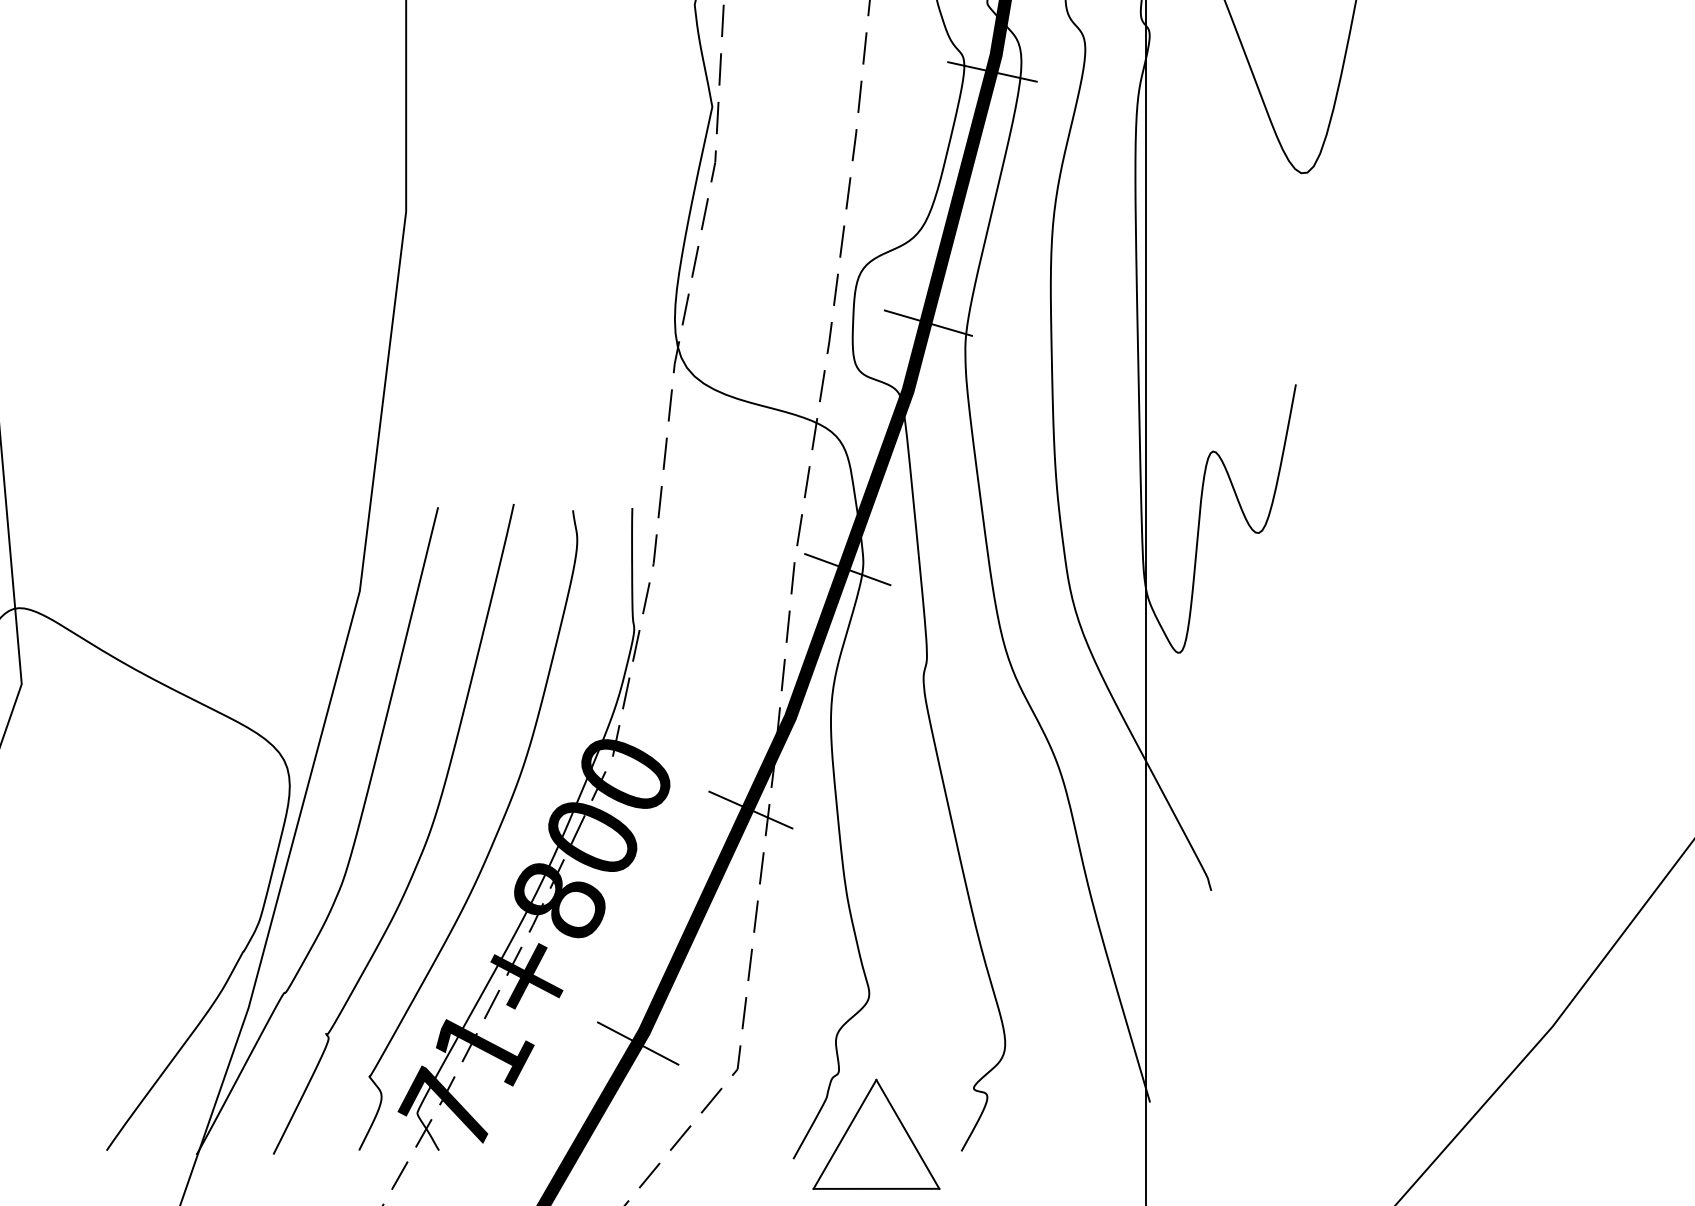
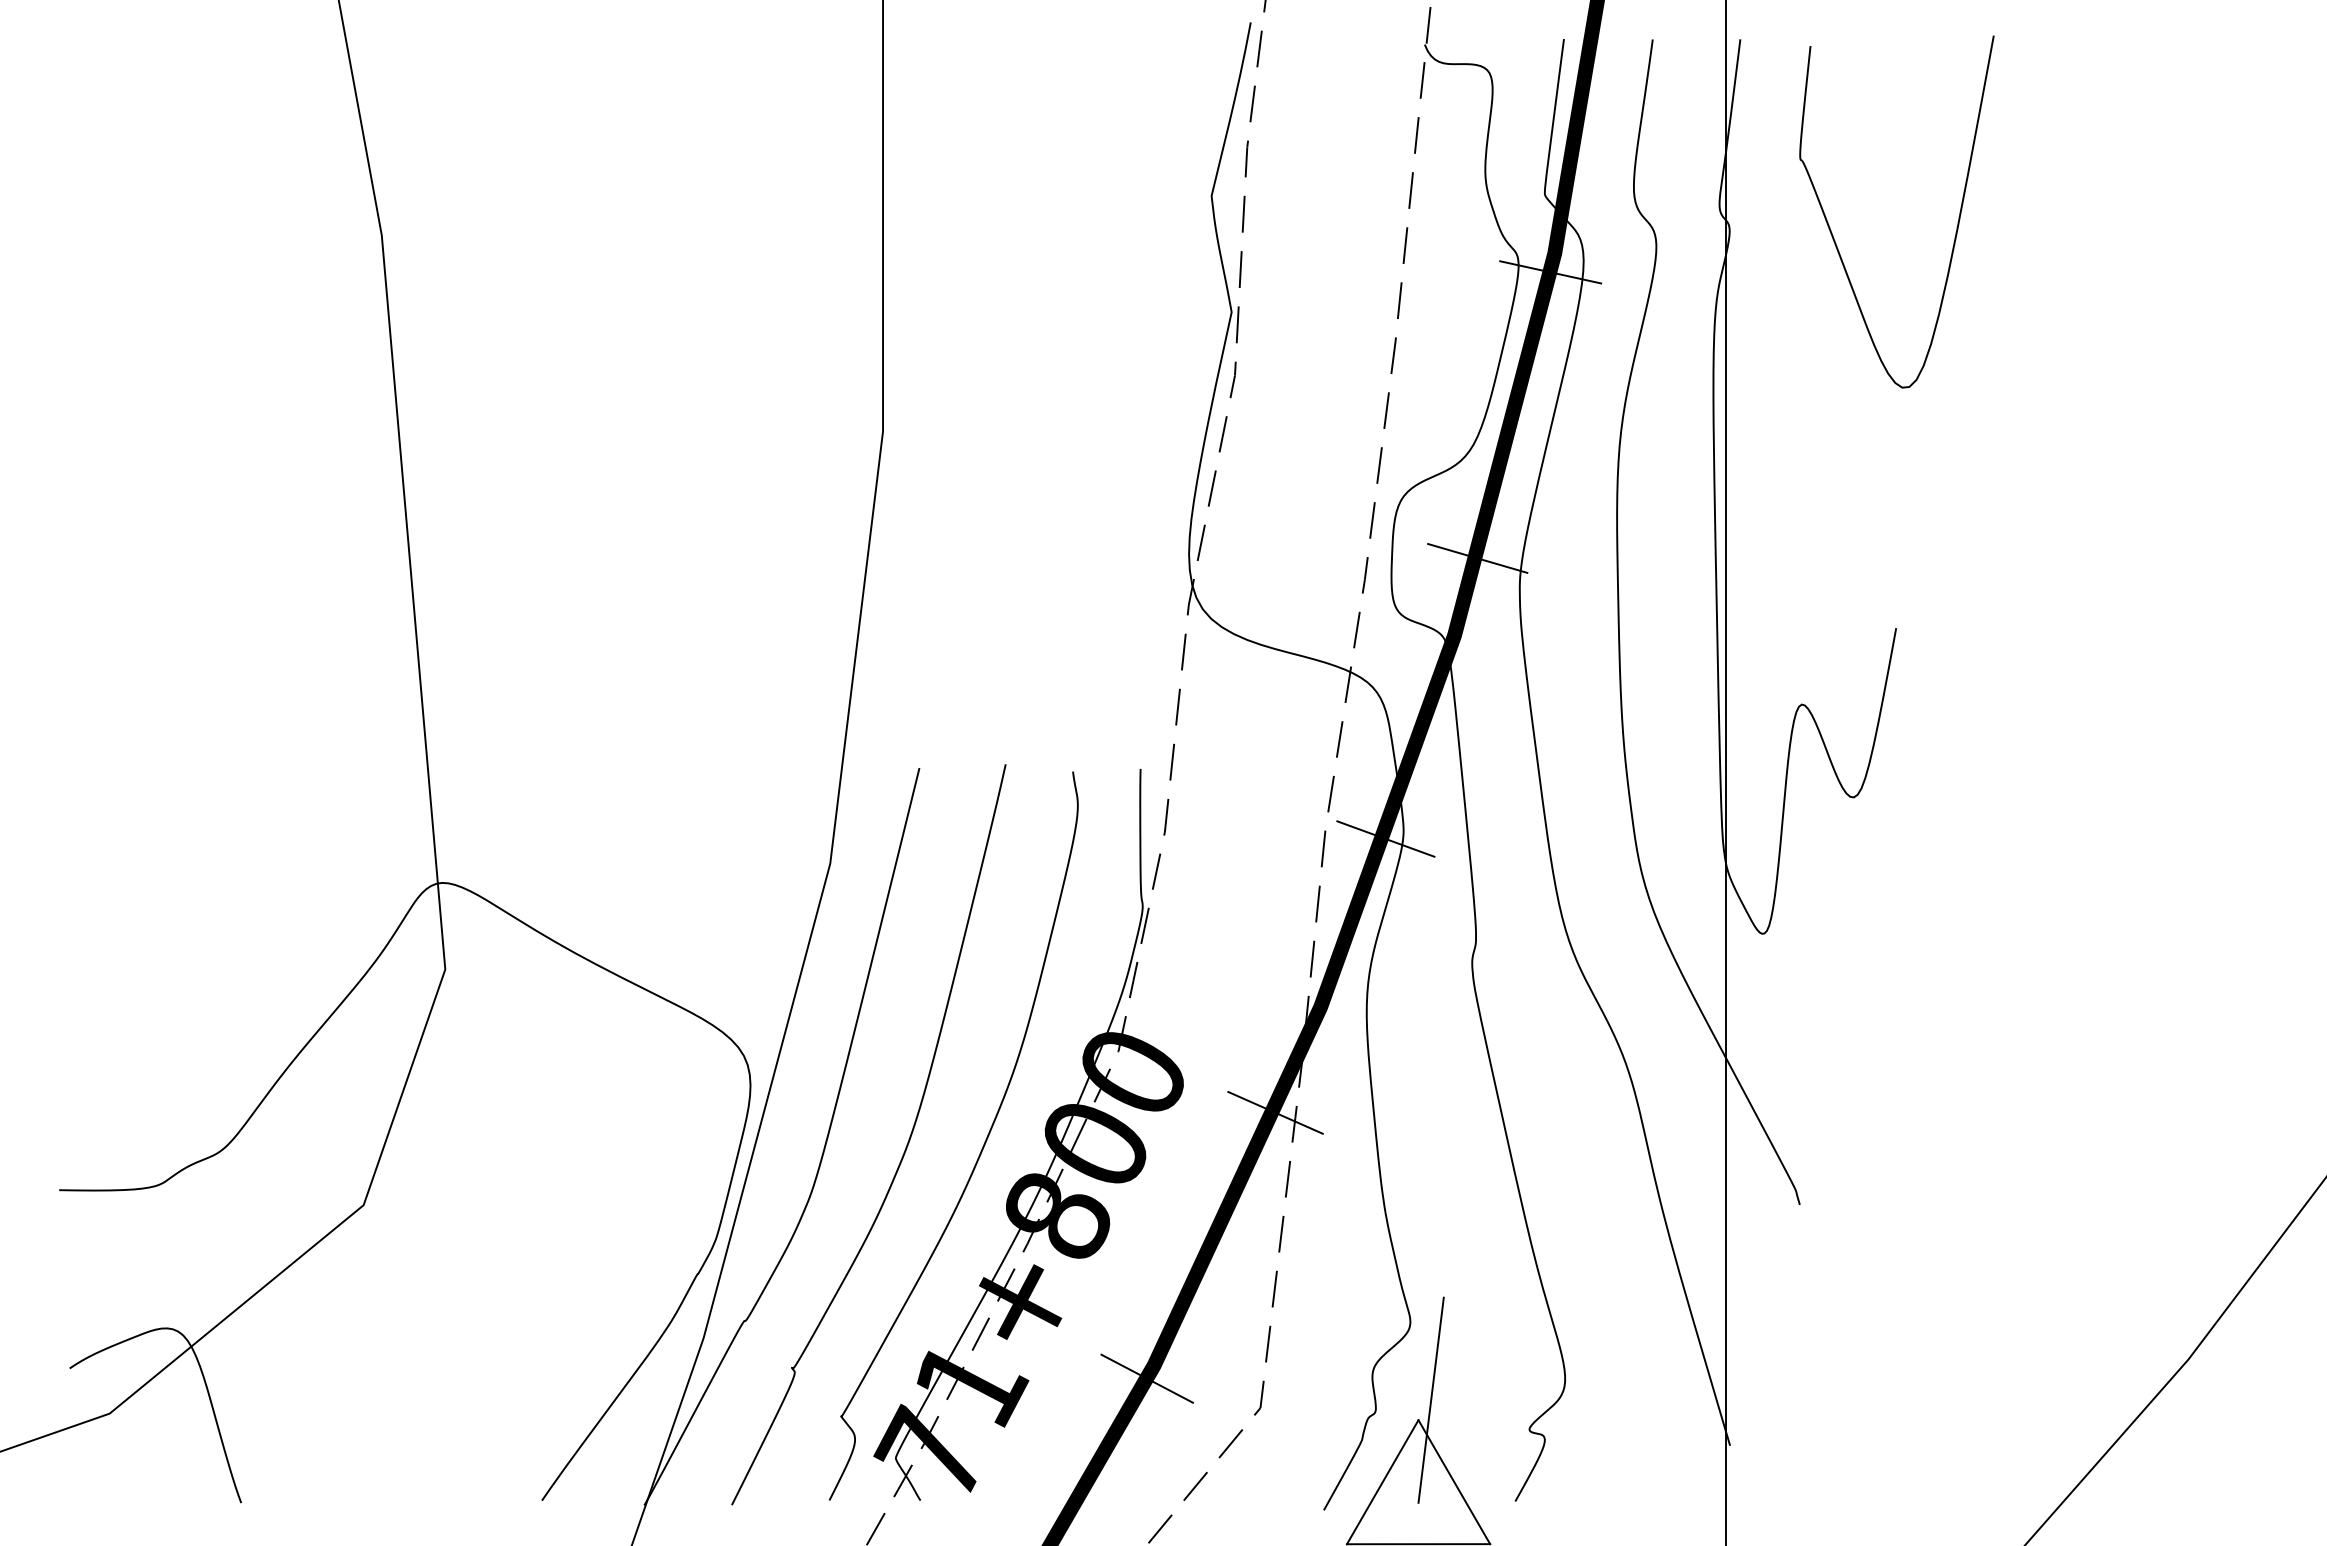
line: (886, 1061) -> (1430, 1399), added

